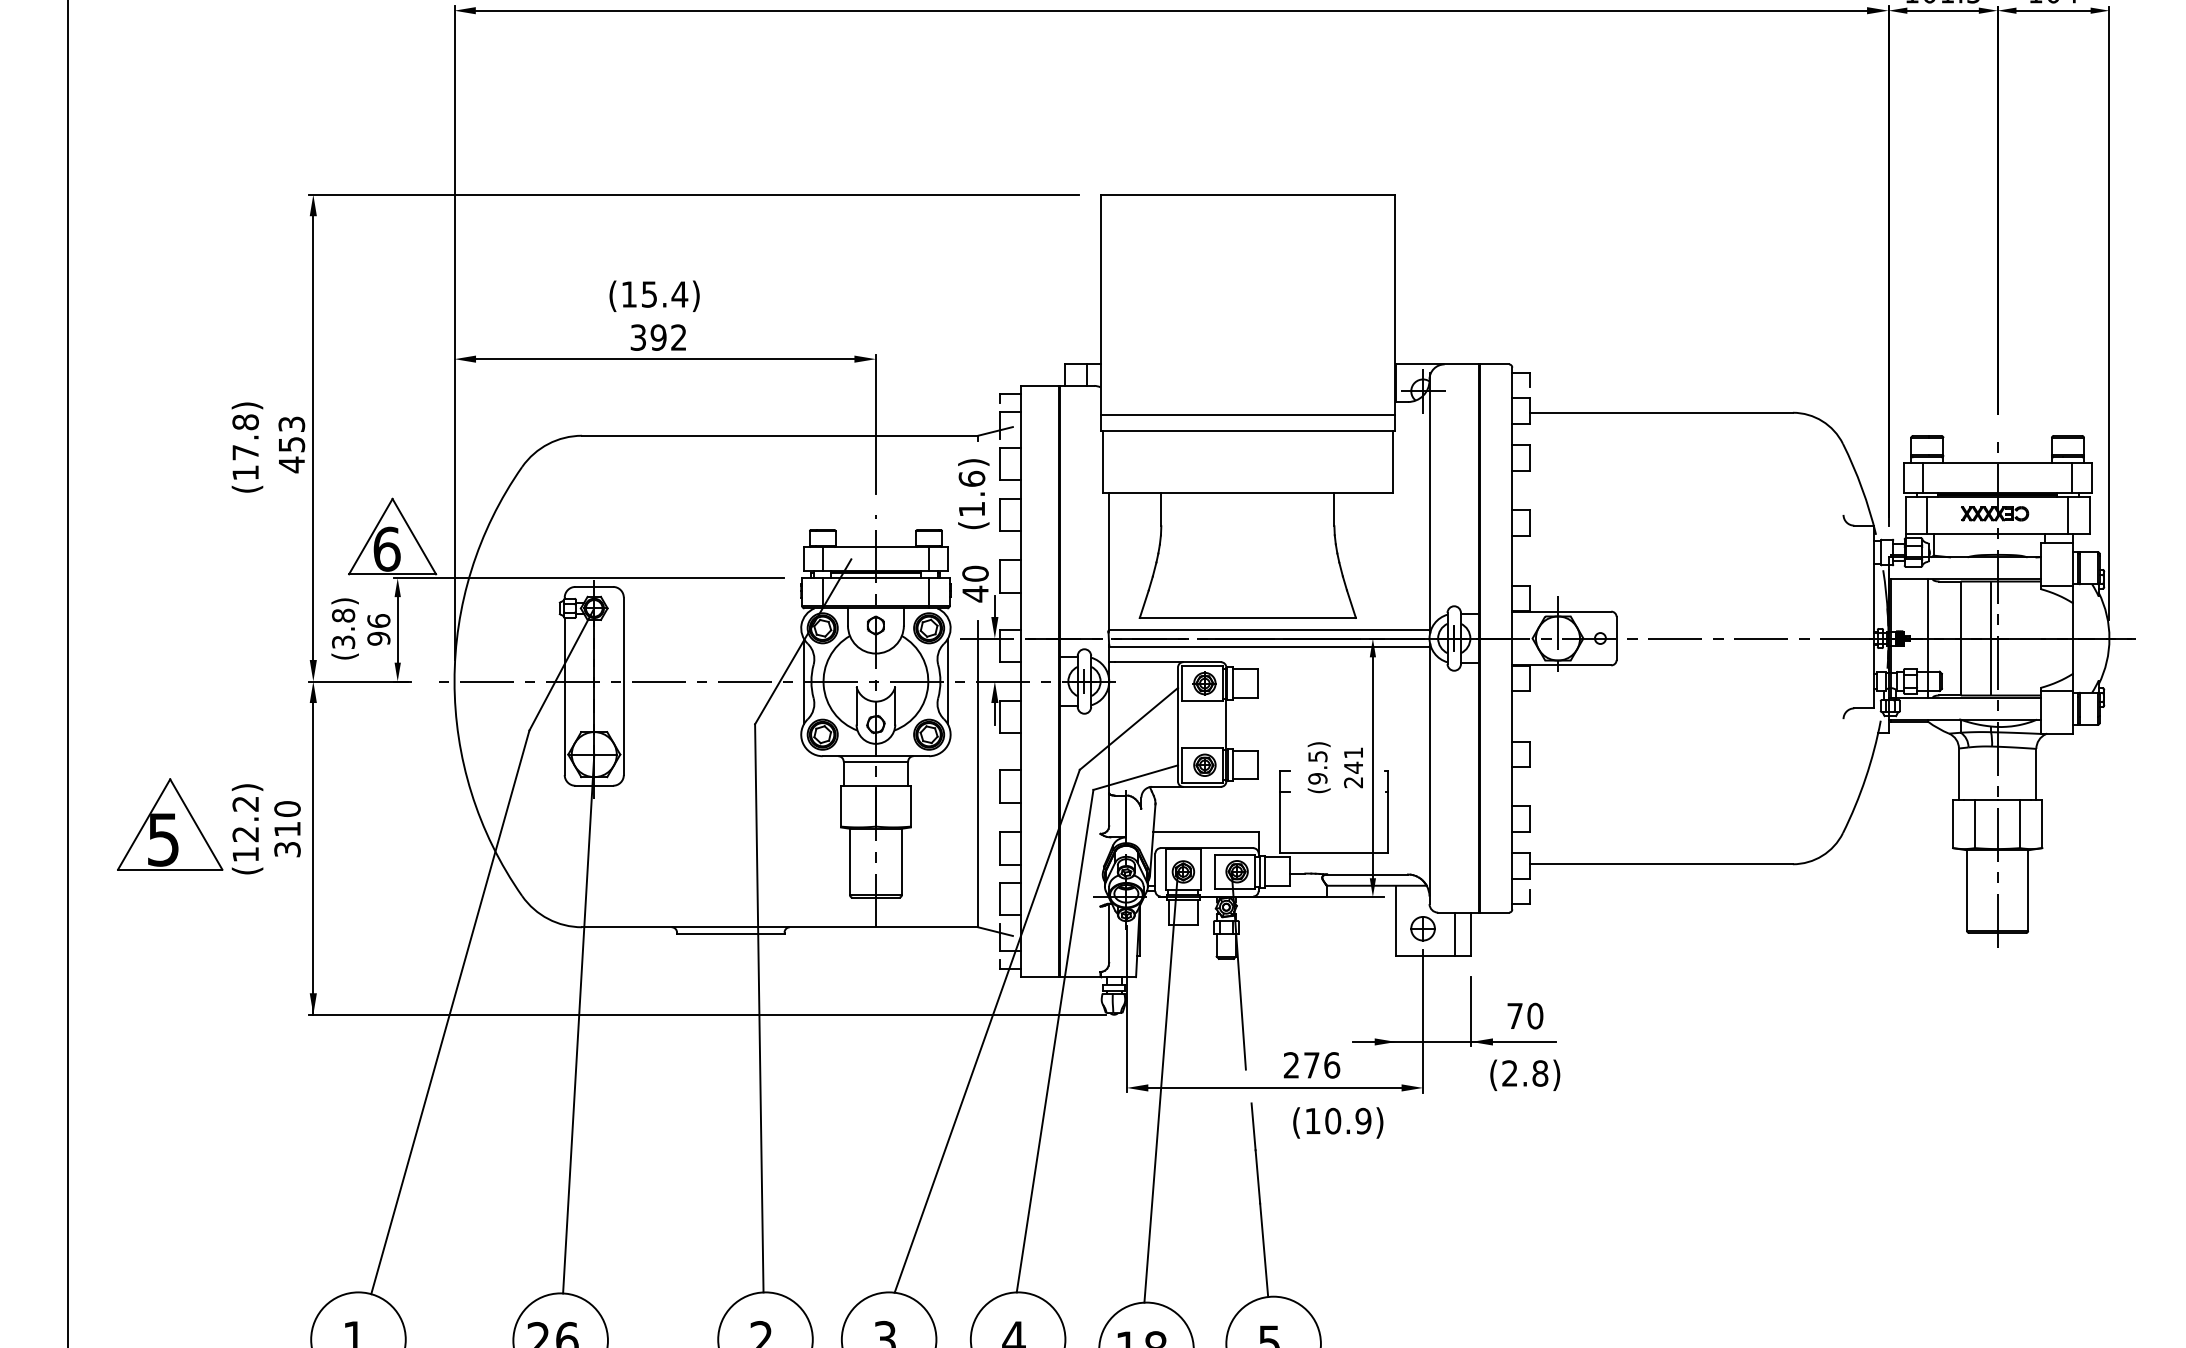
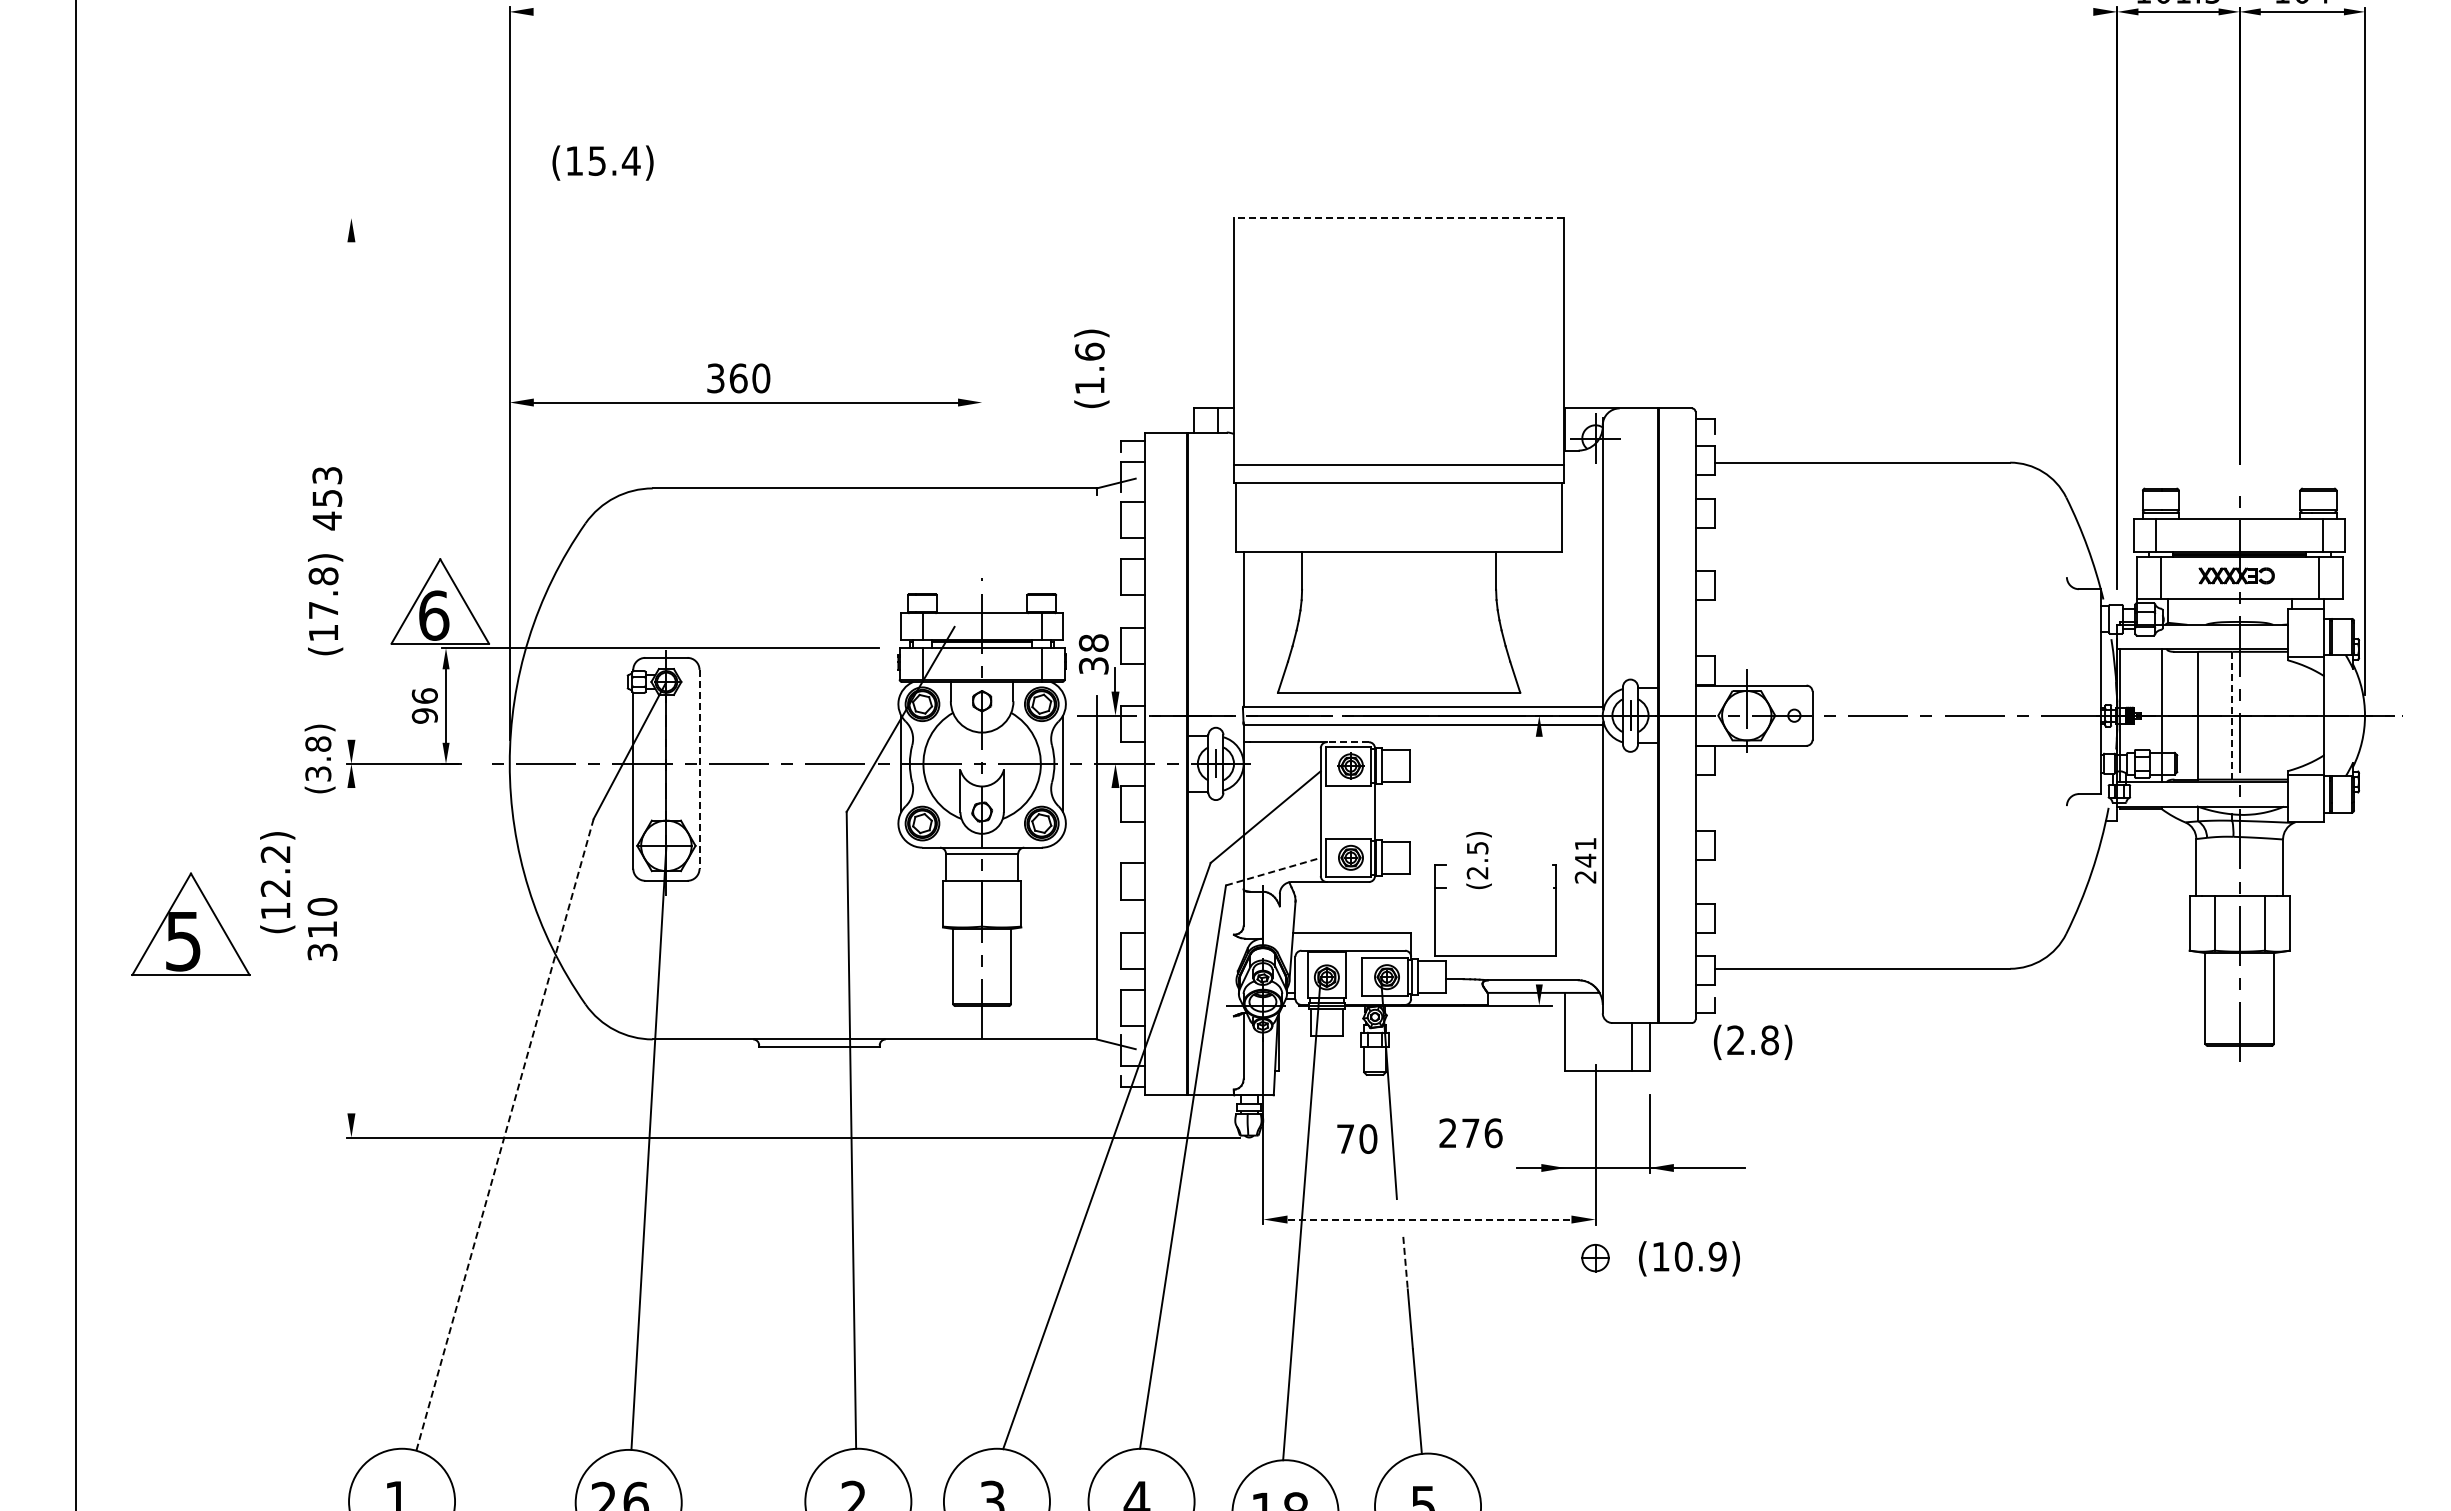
line: (1171, 10) -> (1313, 11), removed
line: (693, 194) -> (777, 218), removed
line: (1247, 194) -> (1398, 218), solid -> dashed
text: (654, 295) -> (602, 162), moved
text: (668, 337) -> (749, 378), 392 -> 360
line: (876, 424) -> (982, 475), removed
line: (313, 437) -> (351, 490), removed
text: (247, 447) -> (325, 604), moved
text: (973, 493) -> (1091, 368), moved
text: (975, 583) -> (1093, 654), 40 -> 38
text: (344, 628) -> (319, 758), moved
line: (1991, 638) -> (2232, 715), solid -> dashed
line: (1201, 662) -> (1347, 742), solid -> dashed
line: (623, 686) -> (699, 769), solid -> dashed
line: (994, 714) -> (1115, 800), removed
text: (1353, 767) -> (1585, 860), moved
line: (1373, 767) -> (1539, 860), removed
line: (1135, 777) -> (1273, 871), solid -> dashed
text: (1317, 778) -> (1477, 872), (9.5) -> (2.5)
text: (247, 829) -> (277, 882), moved
line: (313, 858) -> (351, 962), removed
part: (1423, 929) -> (1595, 1258), moved
line: (449, 1012) -> (504, 1135), solid -> dashed
text: (1525, 1015) -> (1357, 1138), moved
text: (1311, 1065) -> (1470, 1133), moved
text: (1525, 1074) -> (1753, 1041), moved
line: (1274, 1087) -> (1429, 1219), solid -> dashed
text: (1338, 1122) -> (1689, 1258), moved
line: (1253, 1127) -> (1405, 1263), solid -> dashed

